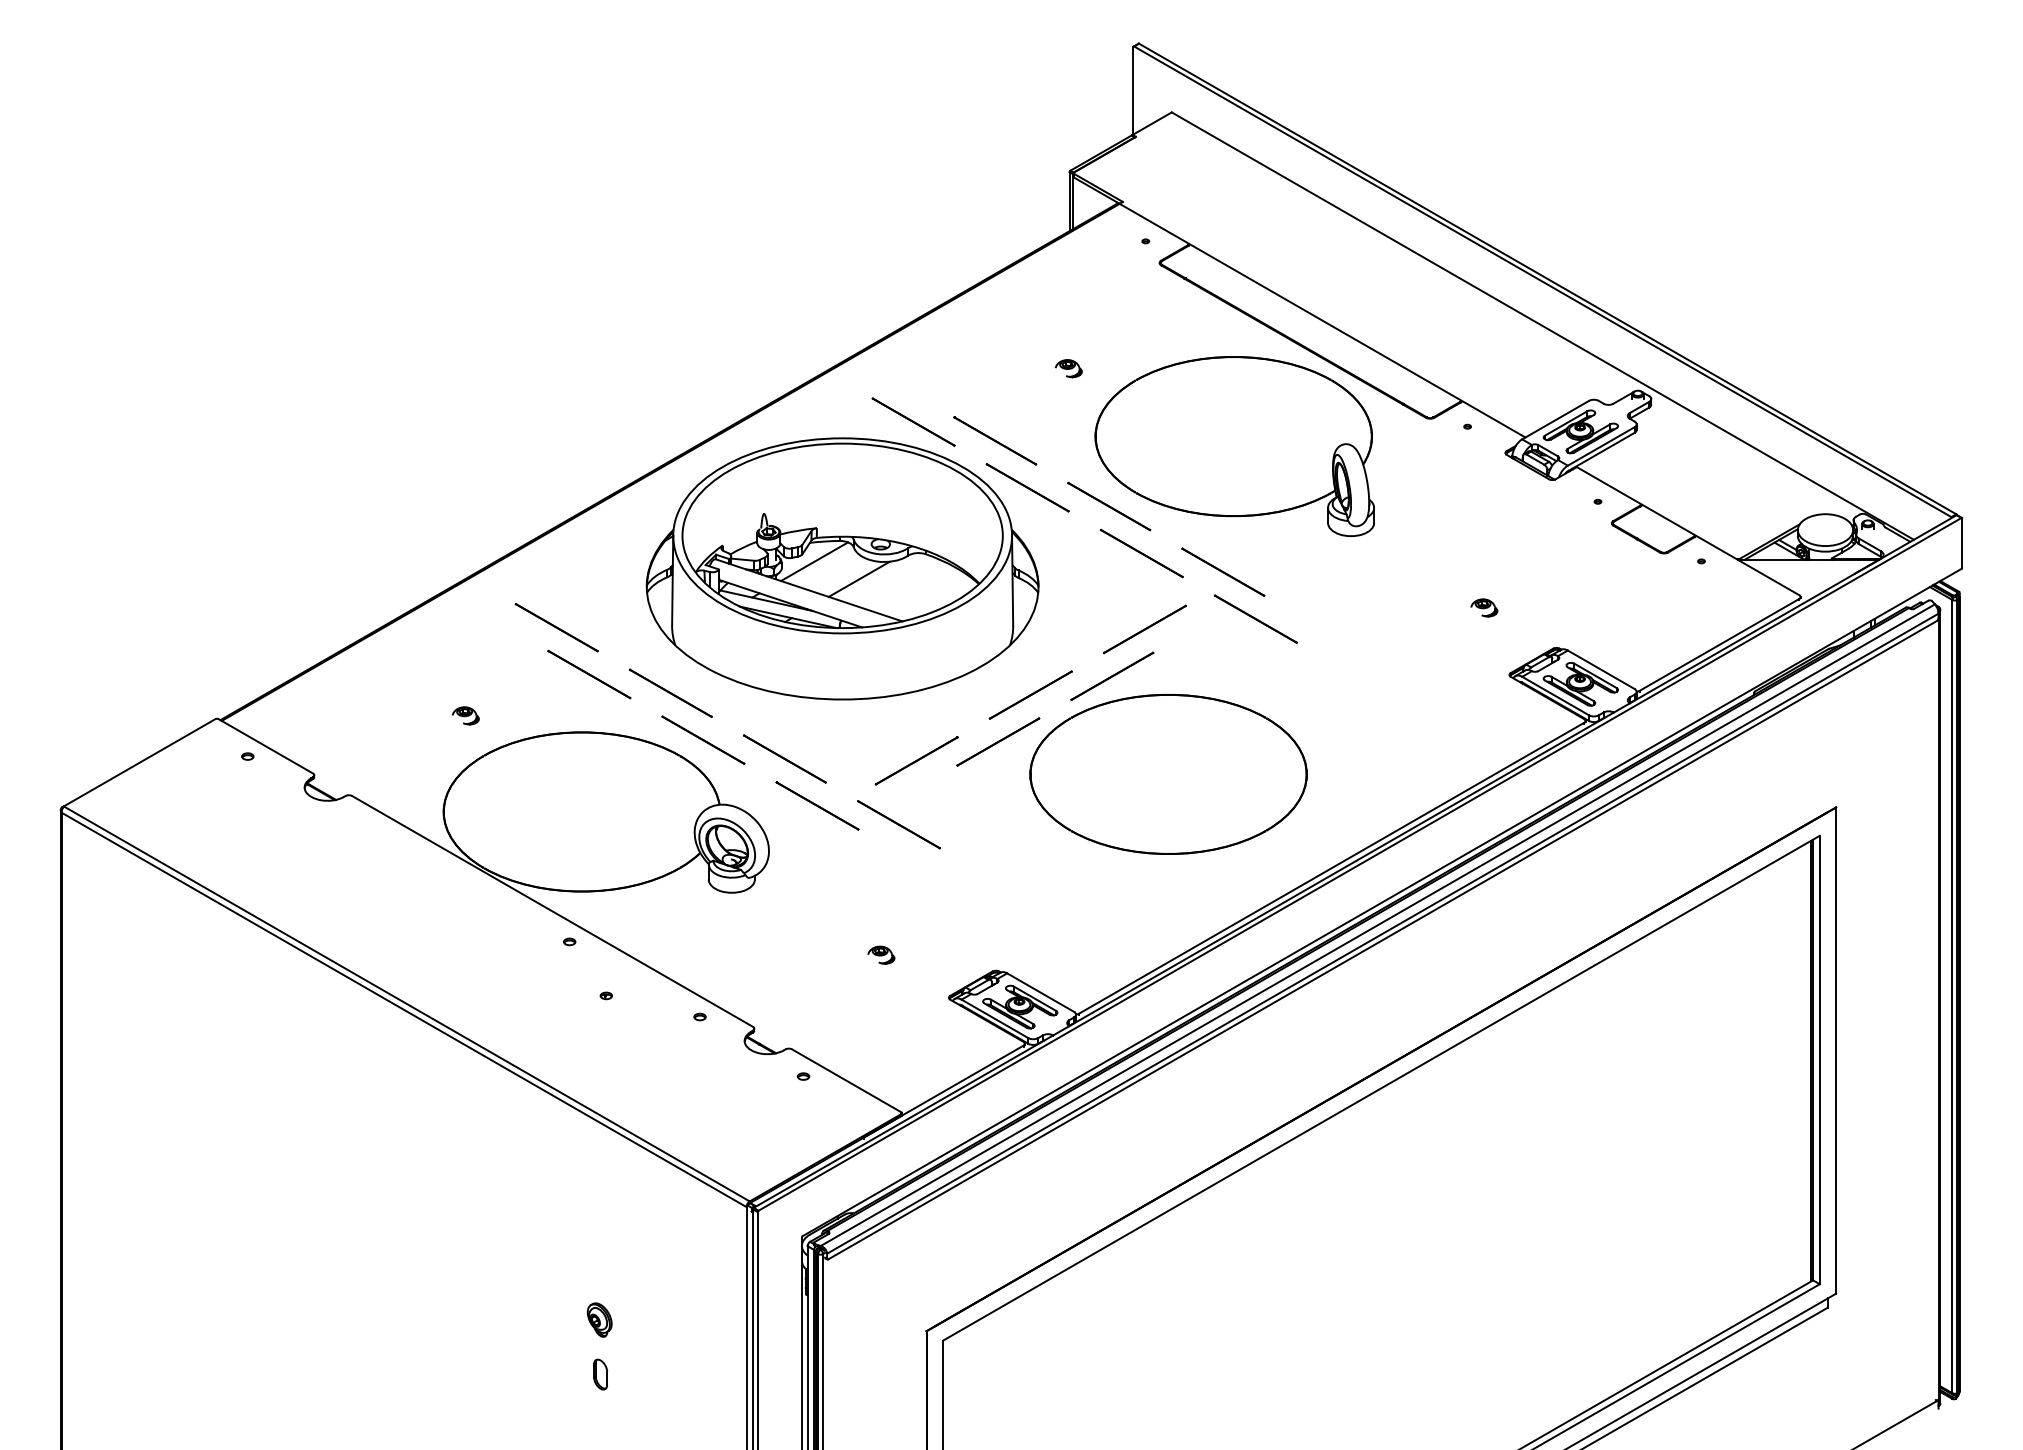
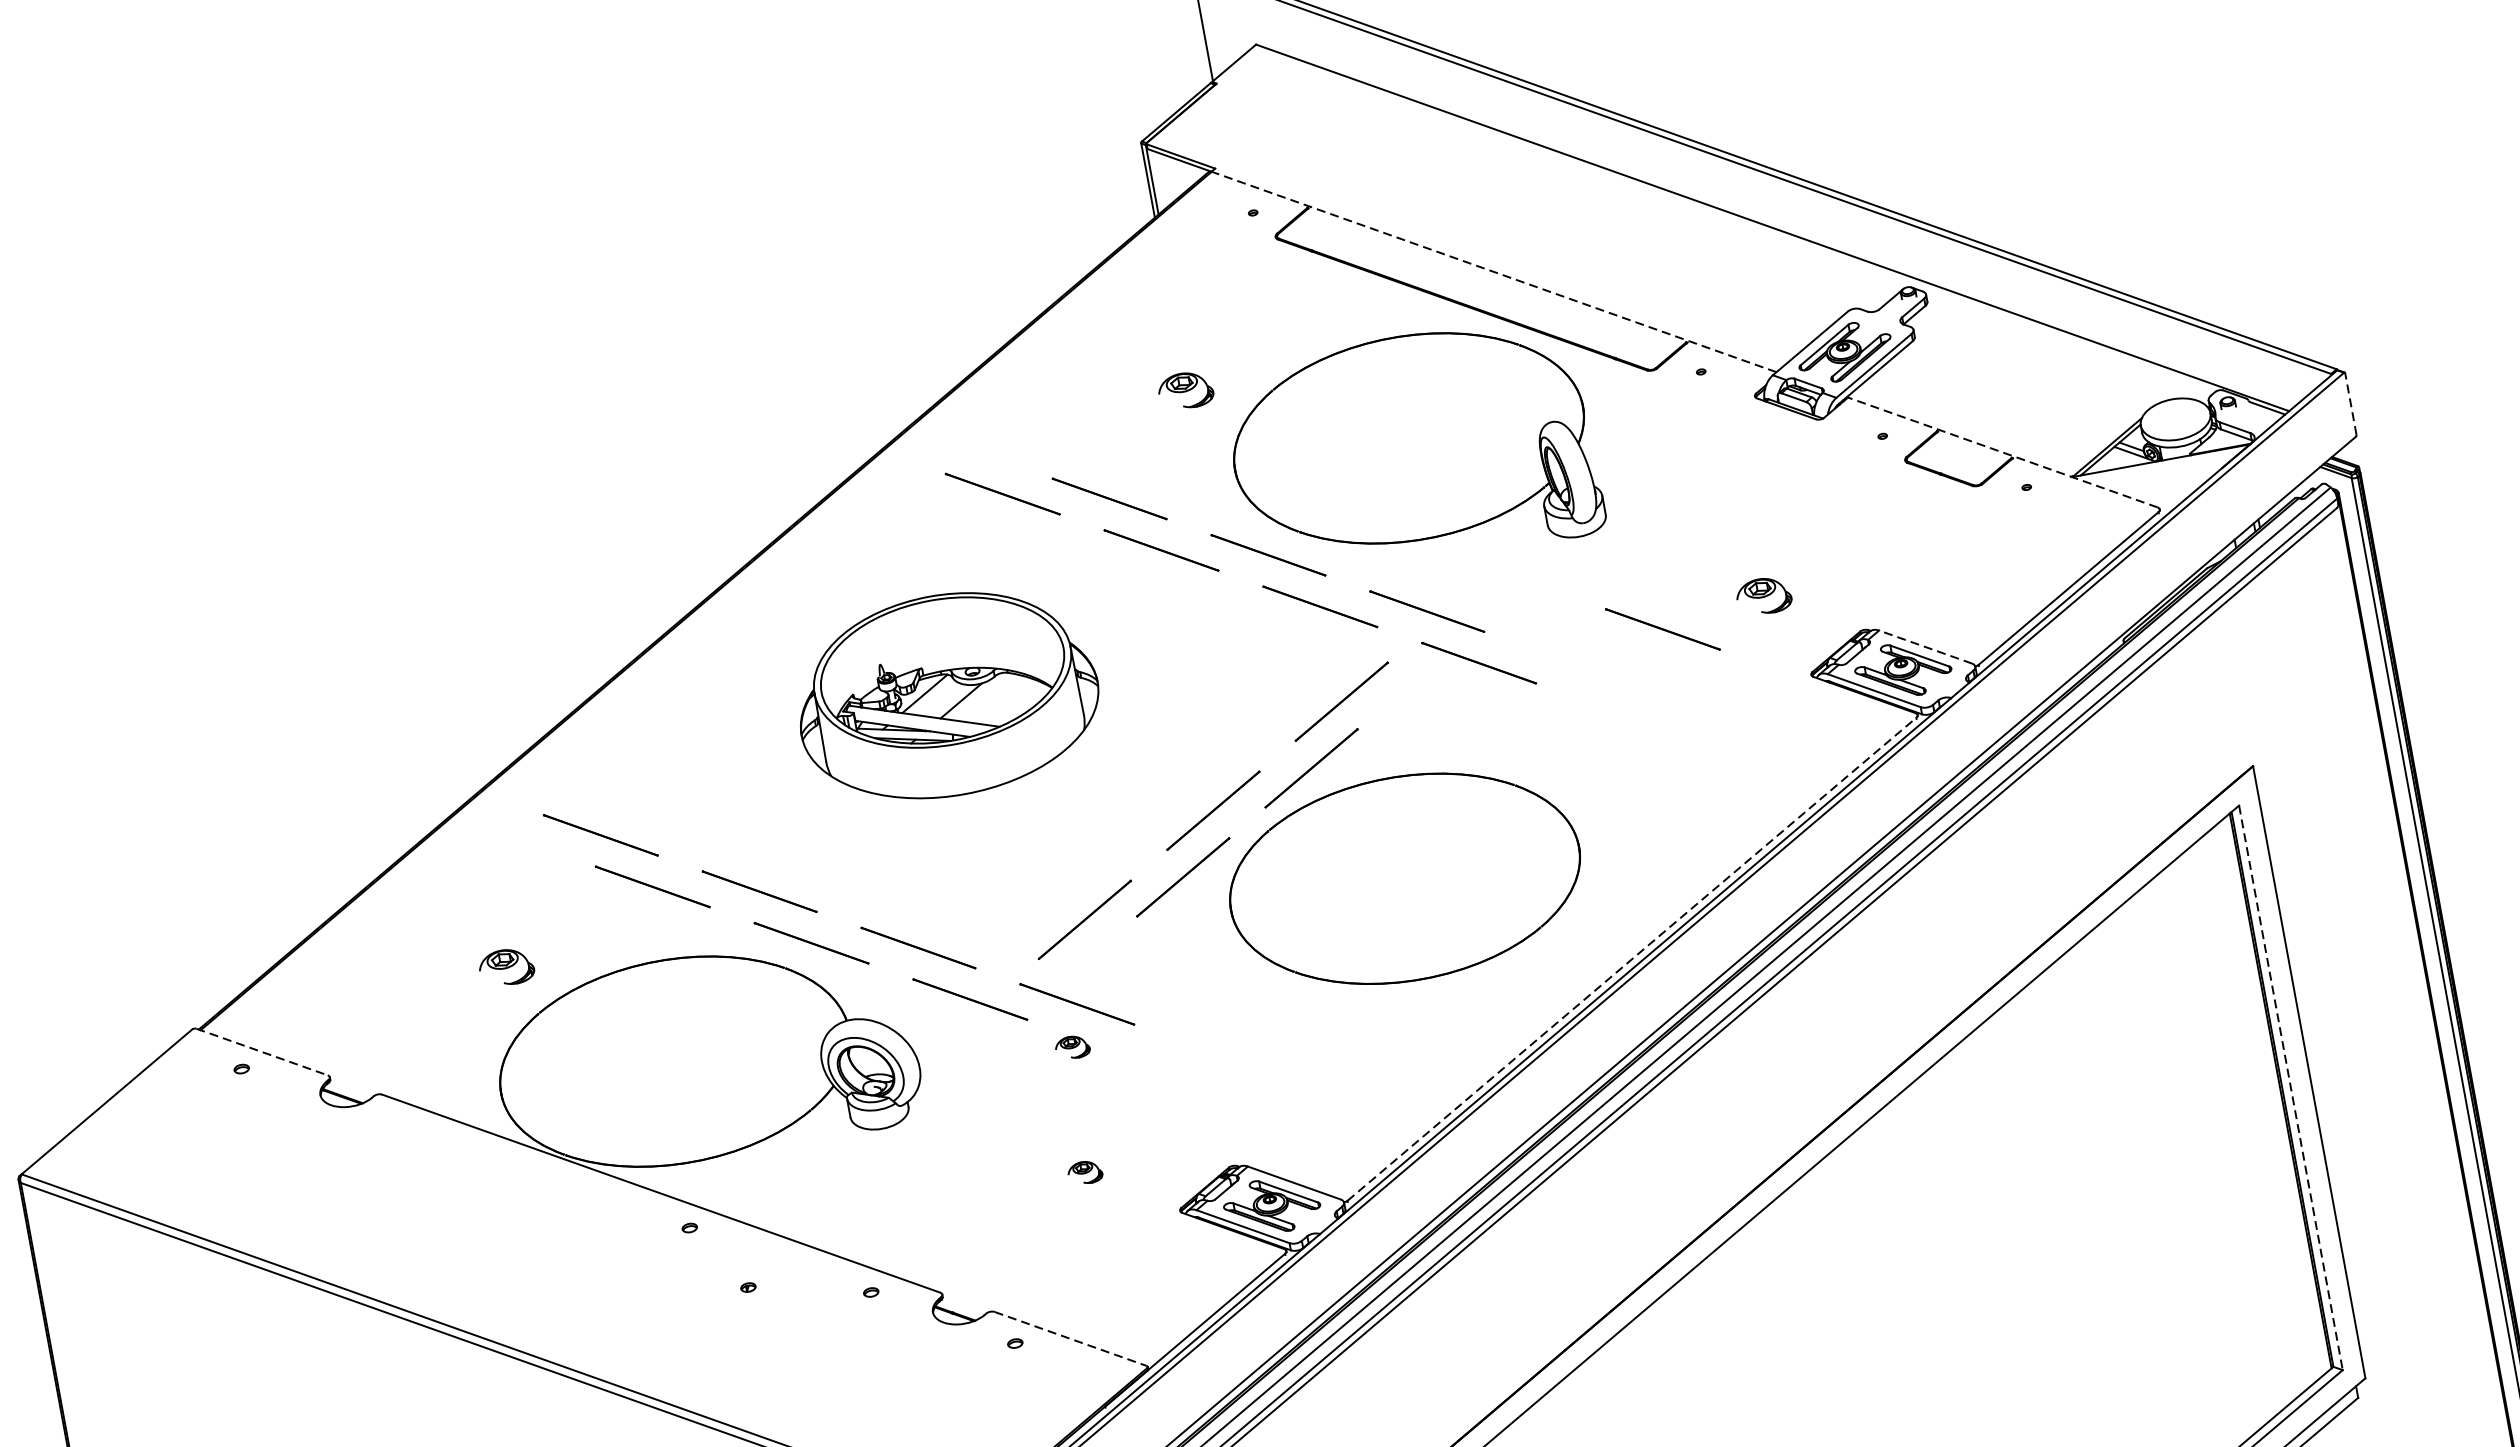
line: (1322, 320) -> (1493, 271), solid -> dashed
part: (1068, 368) -> (1185, 390), size x1.6
line: (1687, 530) -> (2002, 451), solid -> dashed
line: (1962, 542) -> (2351, 403), solid -> dashed
part: (842, 568) -> (946, 694), size x0.6
part: (1484, 607) -> (1764, 595), size x1.6
line: (1401, 618) -> (1662, 628), added
line: (1601, 669) -> (1925, 646), solid -> dashed
part: (465, 715) -> (506, 967), size x1.6
line: (266, 746) -> (262, 1052), solid -> dashed
part: (889, 856) -> (1072, 1046), added
line: (1331, 868) -> (1631, 959), solid -> dashed
line: (1819, 1060) -> (2290, 1088), solid -> dashed
line: (846, 1080) -> (1070, 1338), solid -> dashed

